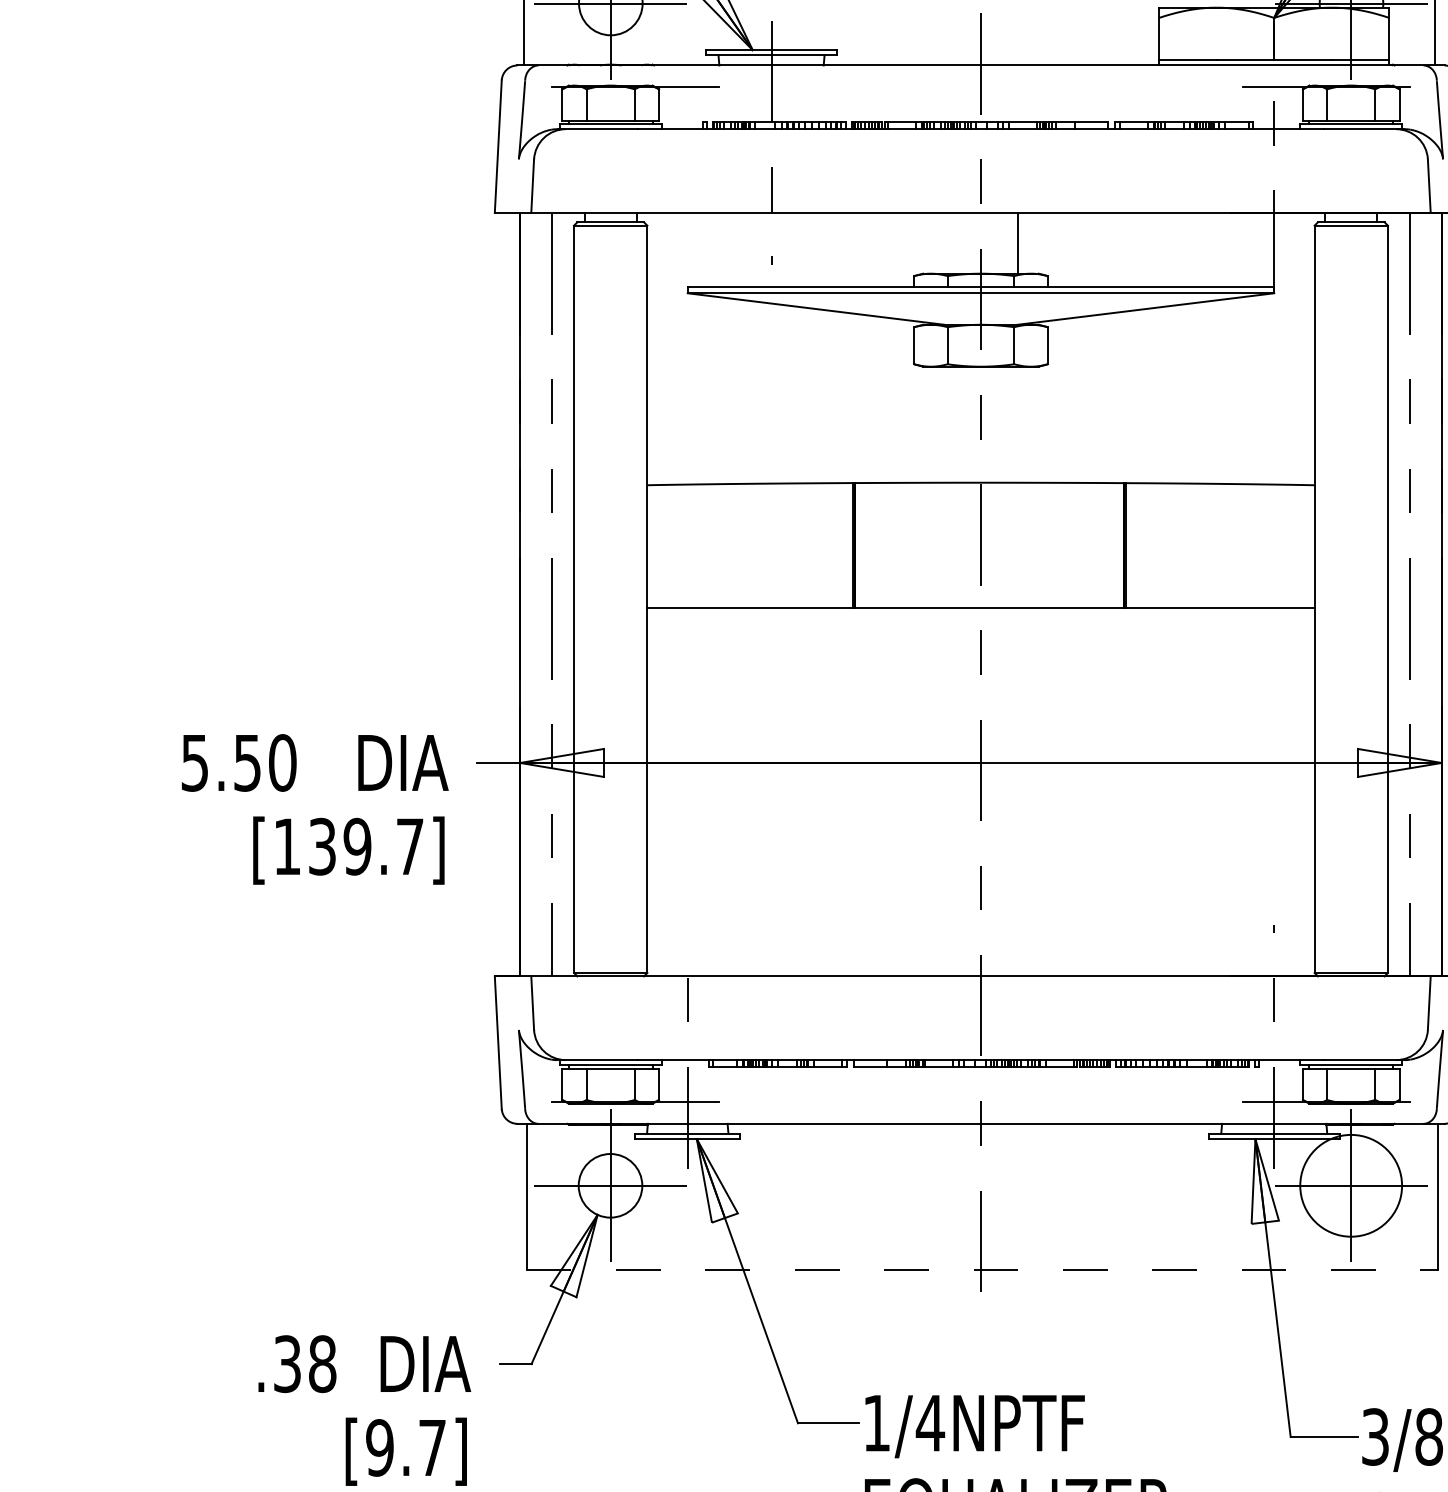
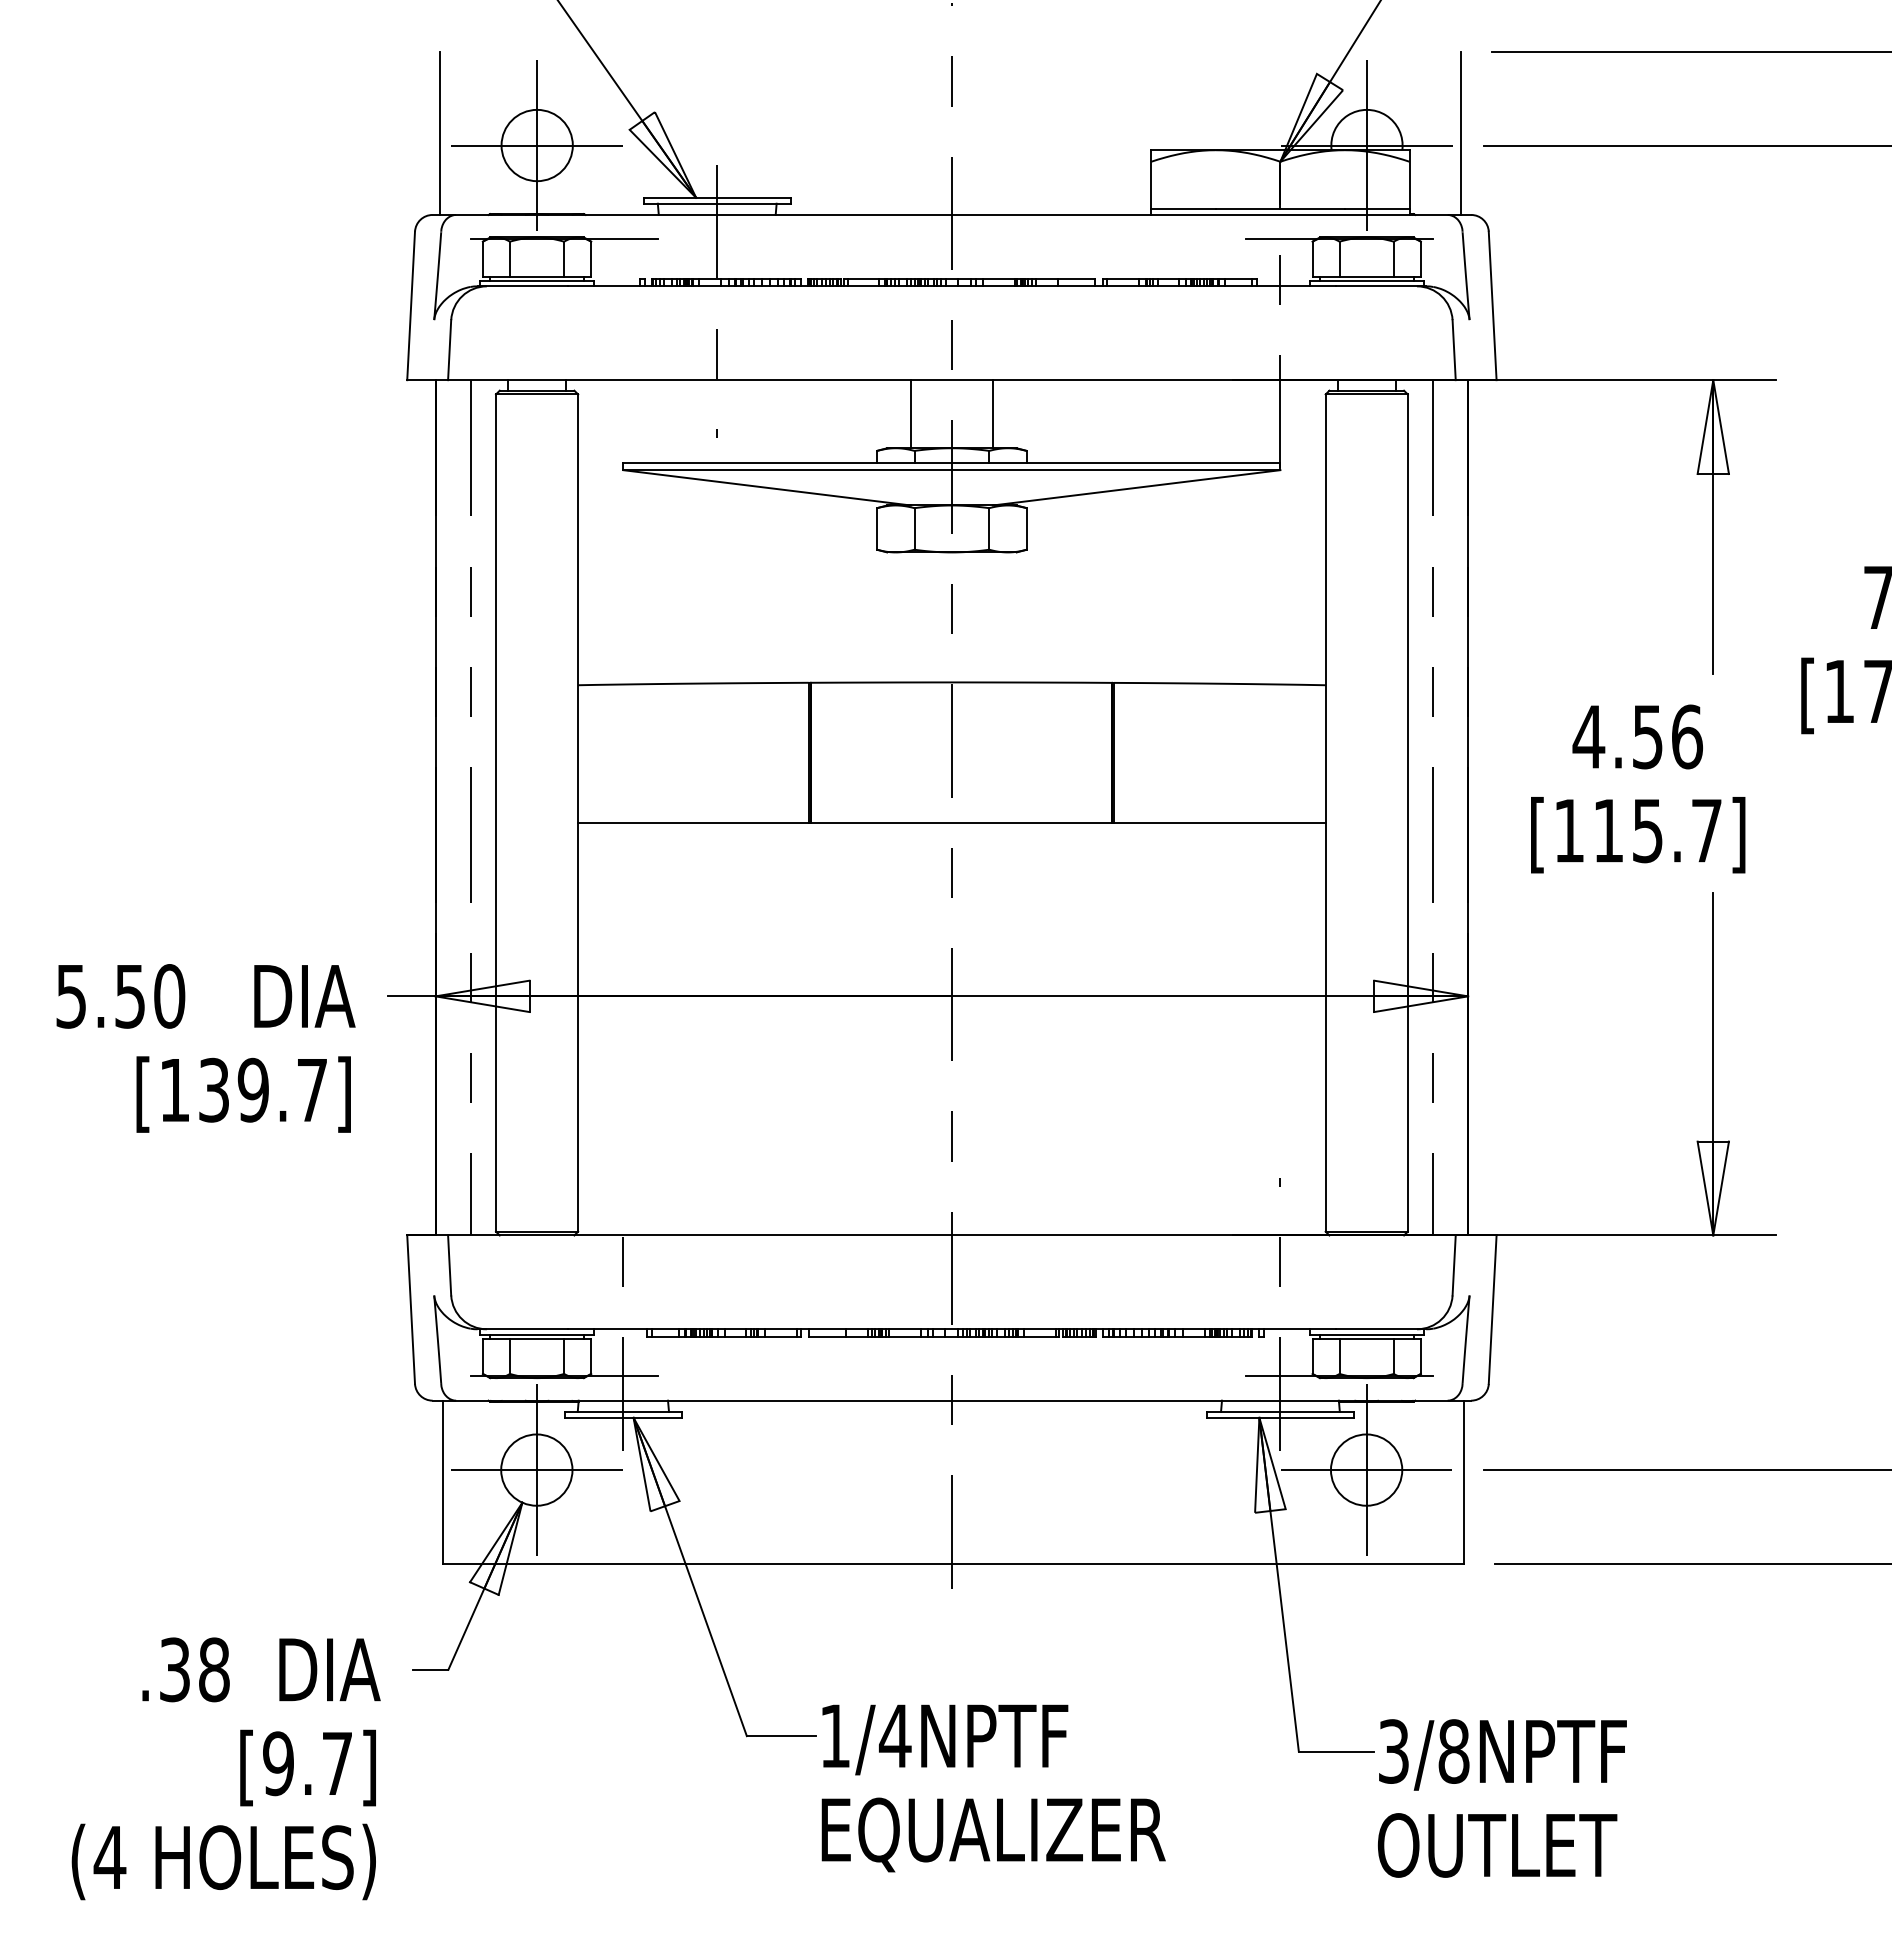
line: (944, 243) -> (910, 414), added
circle: (1351, 1185) -> (1366, 1469), size x0.62
line: (982, 1269) -> (953, 1563), dashed -> solid

